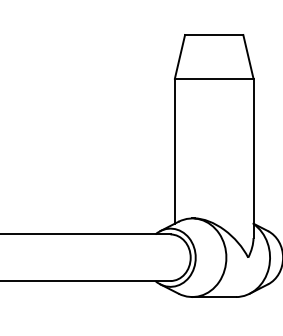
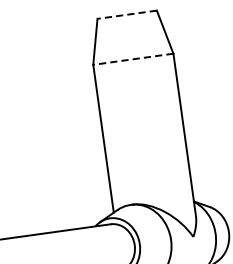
line: (213, 35) -> (126, 15), solid -> dashed
line: (213, 78) -> (132, 59), solid -> dashed

